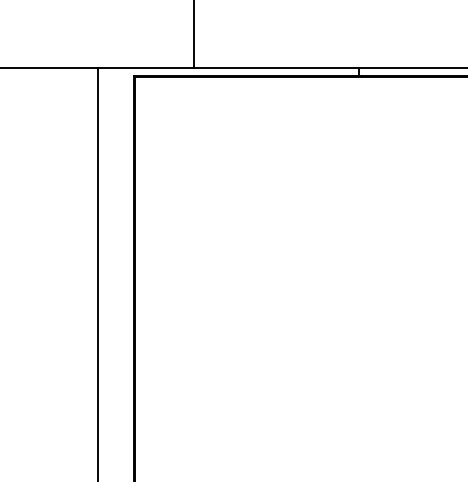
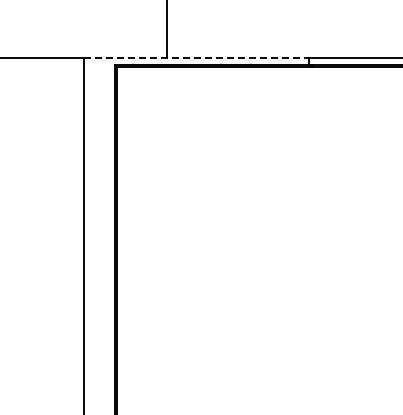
line: (228, 67) -> (196, 58), solid -> dashed

